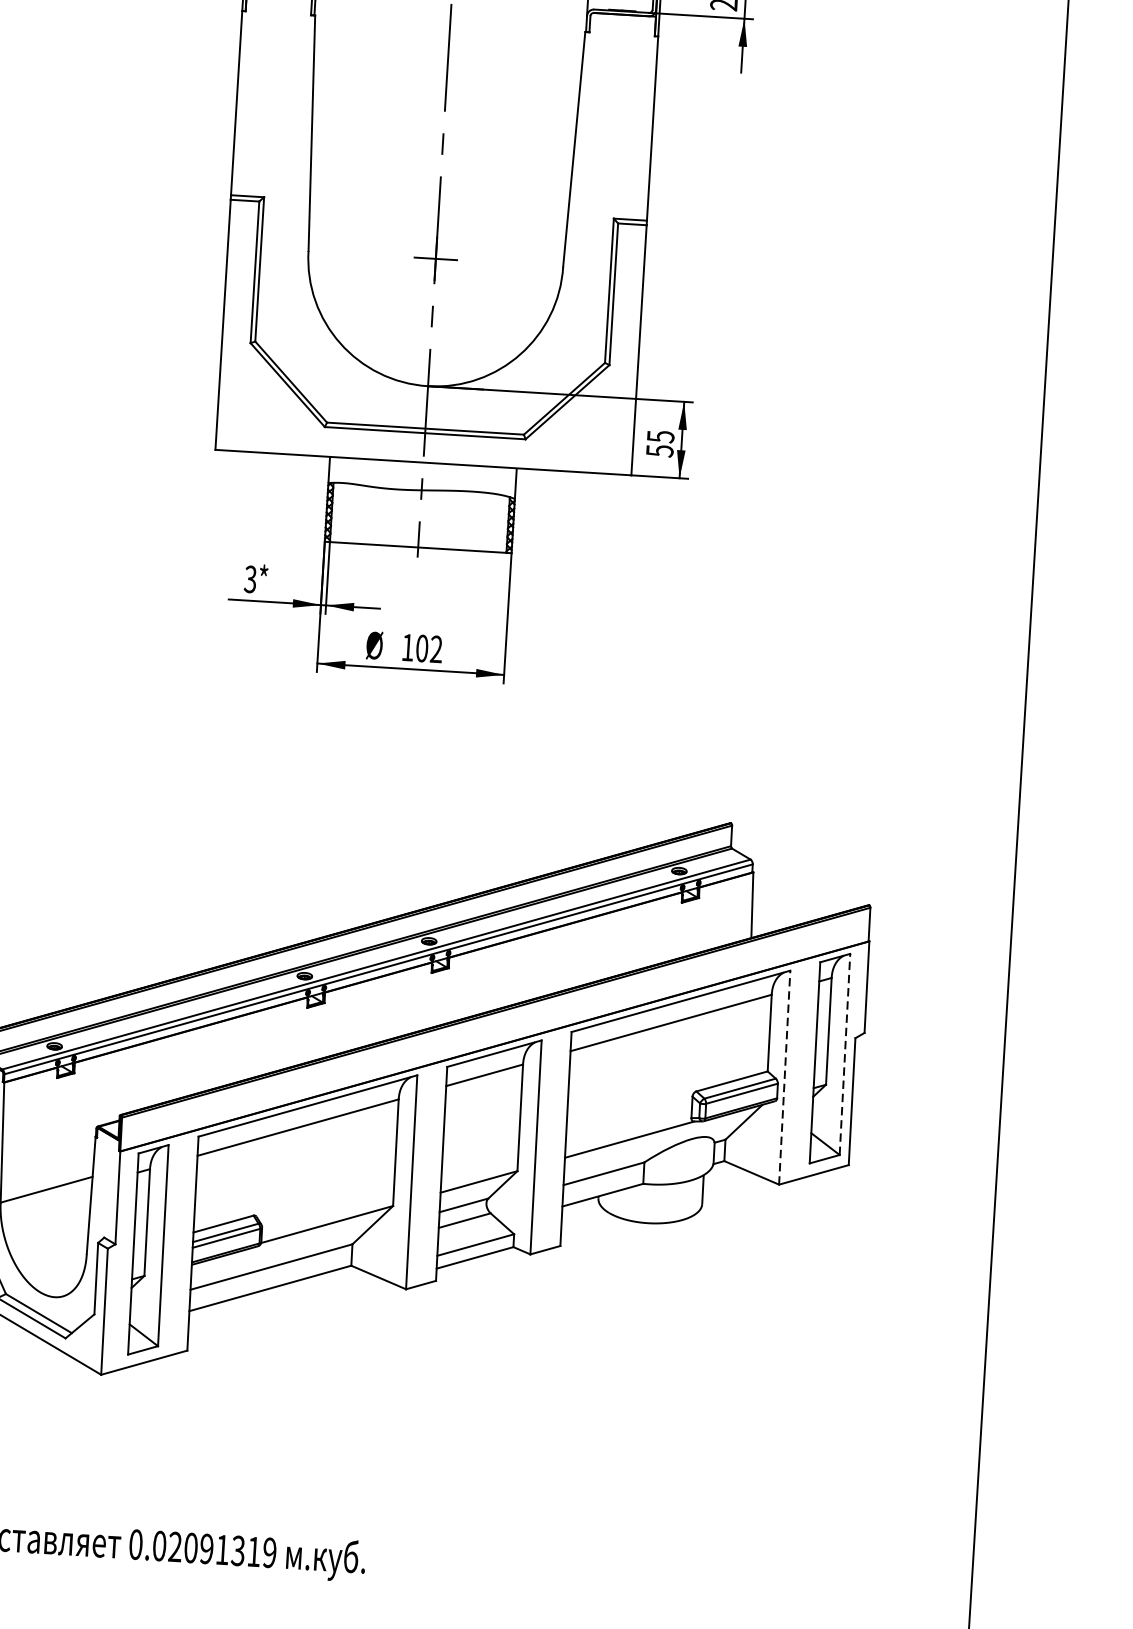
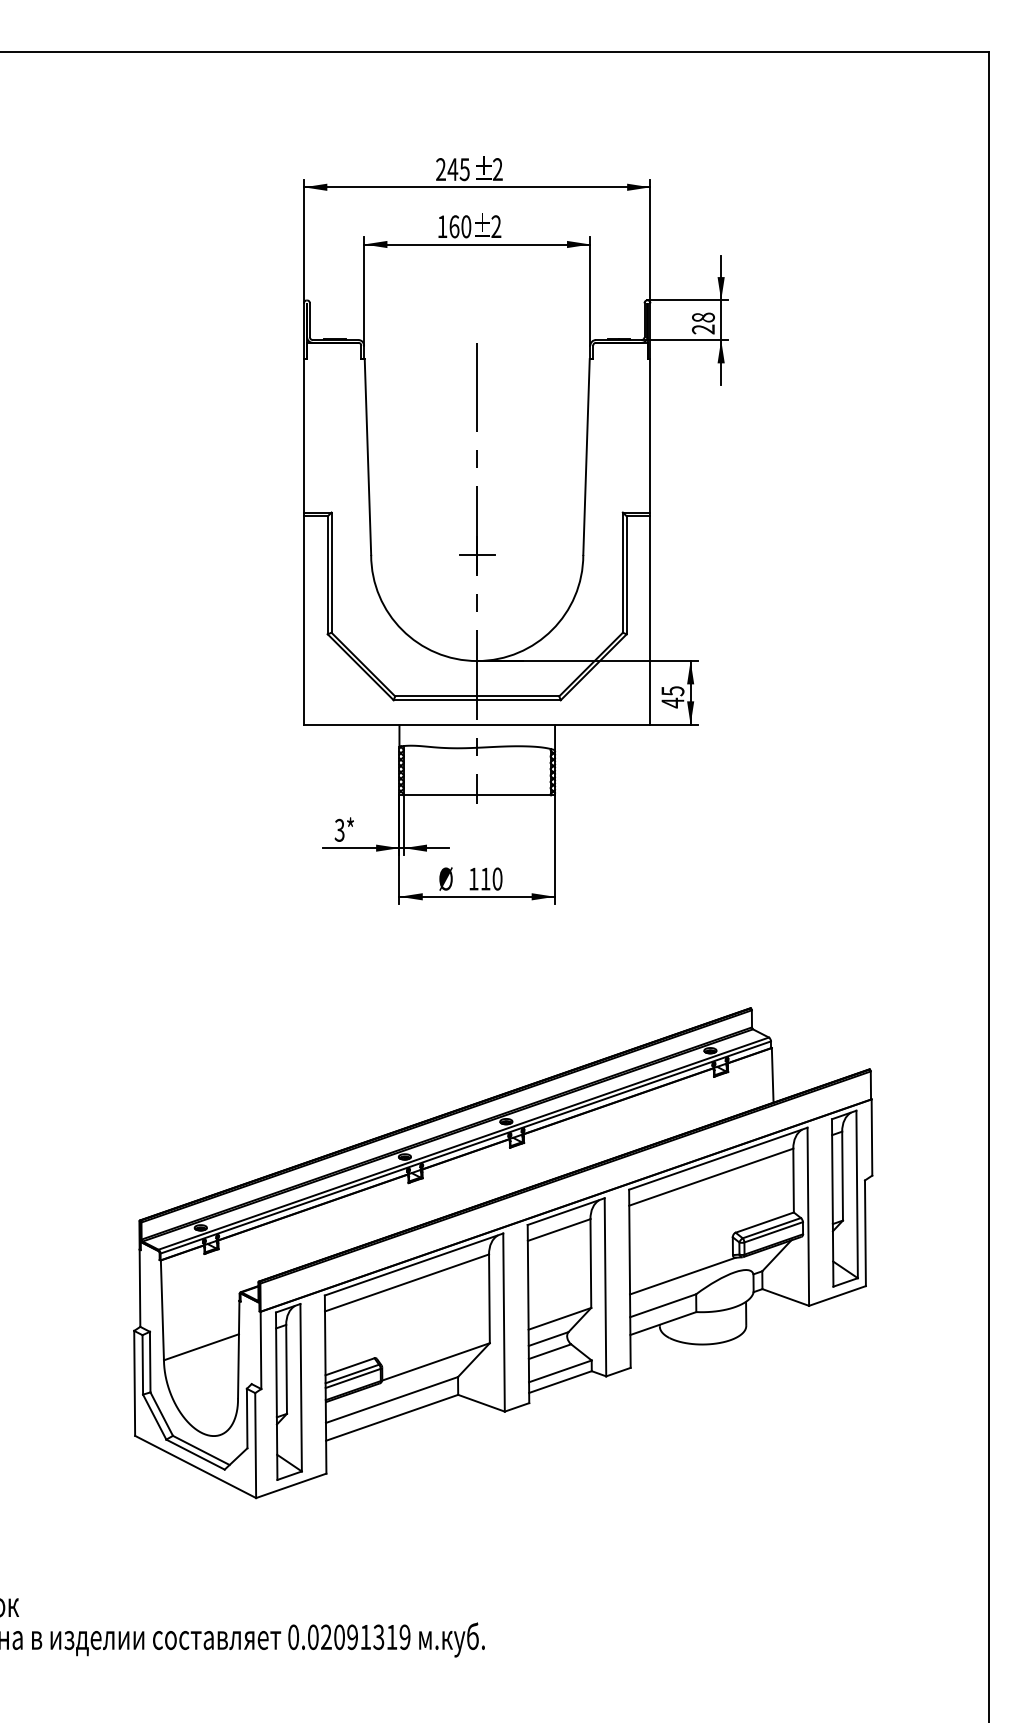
text: (659, 450) -> (672, 702), 55 -> 45
text: (429, 648) -> (491, 878), 102 -> 110
line: (845, 1054) -> (857, 1194), dashed -> solid
line: (784, 1077) -> (808, 1216), dashed -> solid

